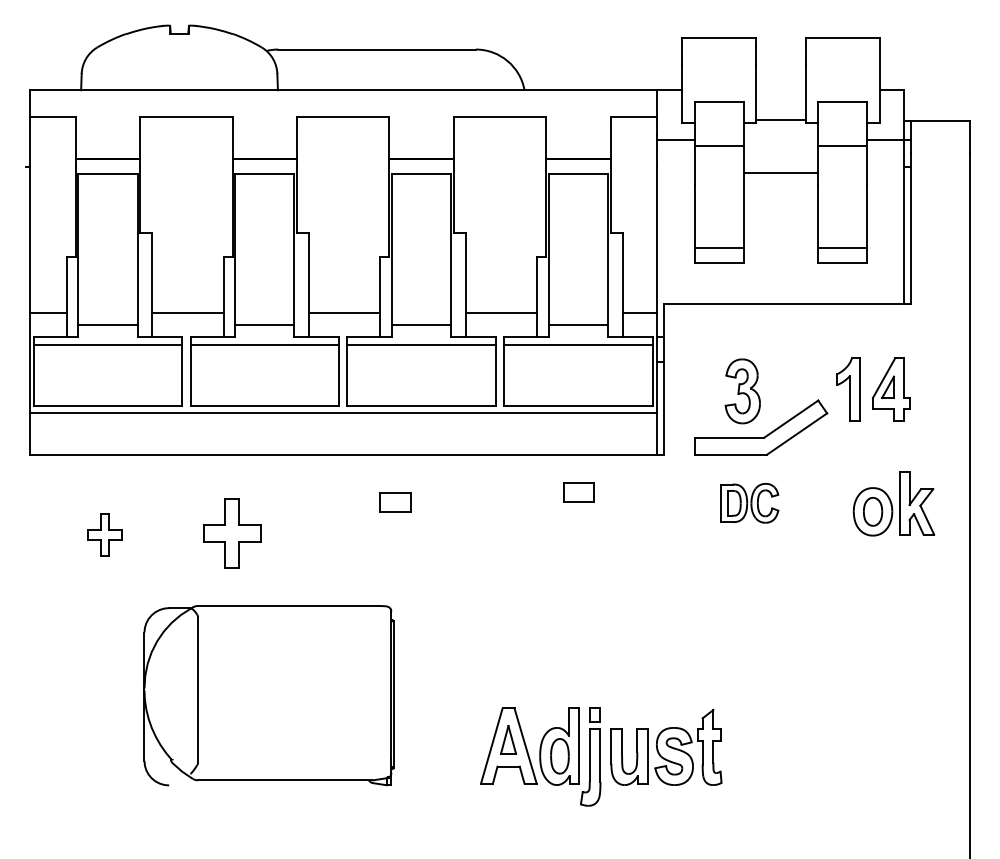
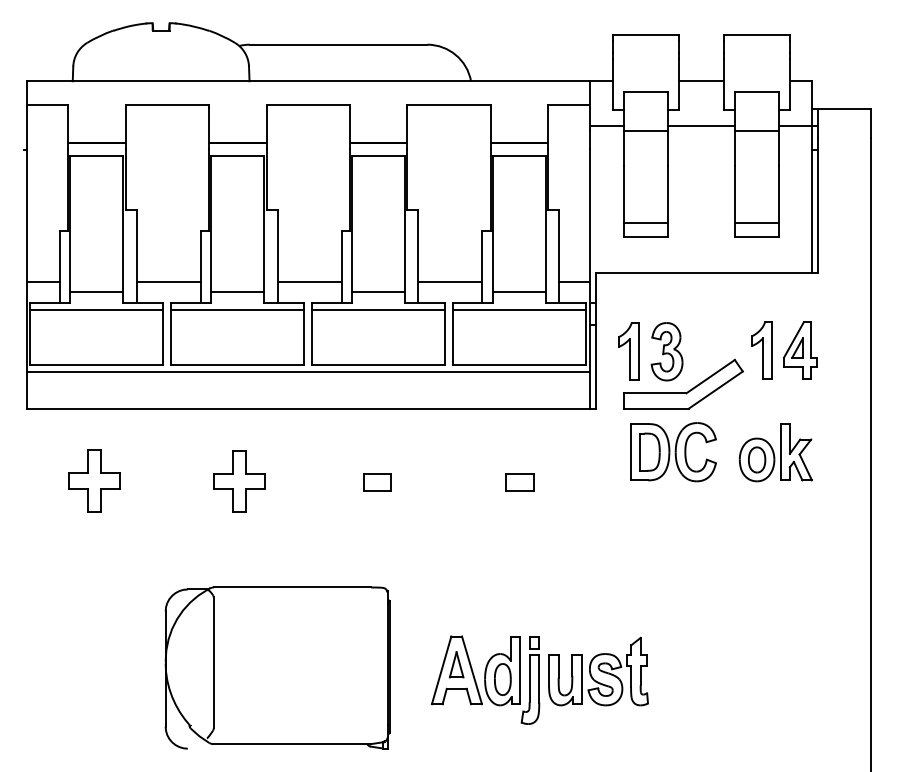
line: (781, 120) -> (701, 81), moved
line: (781, 172) -> (701, 125), moved
part: (699, 391) -> (628, 351), added
part: (578, 492) -> (519, 482), moved
part: (395, 502) -> (377, 482), moved
part: (749, 503) -> (673, 452), size x1.67
part: (893, 503) -> (775, 452), moved
part: (232, 533) -> (239, 481), moved
part: (105, 534) -> (94, 480), size x1.67
part: (268, 695) -> (277, 667), moved

